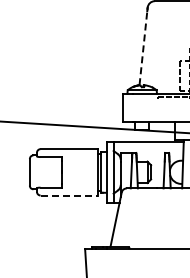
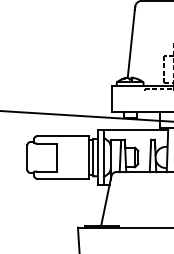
line: (143, 47) -> (131, 43), dashed -> solid
line: (69, 195) -> (63, 178), dashed -> solid

